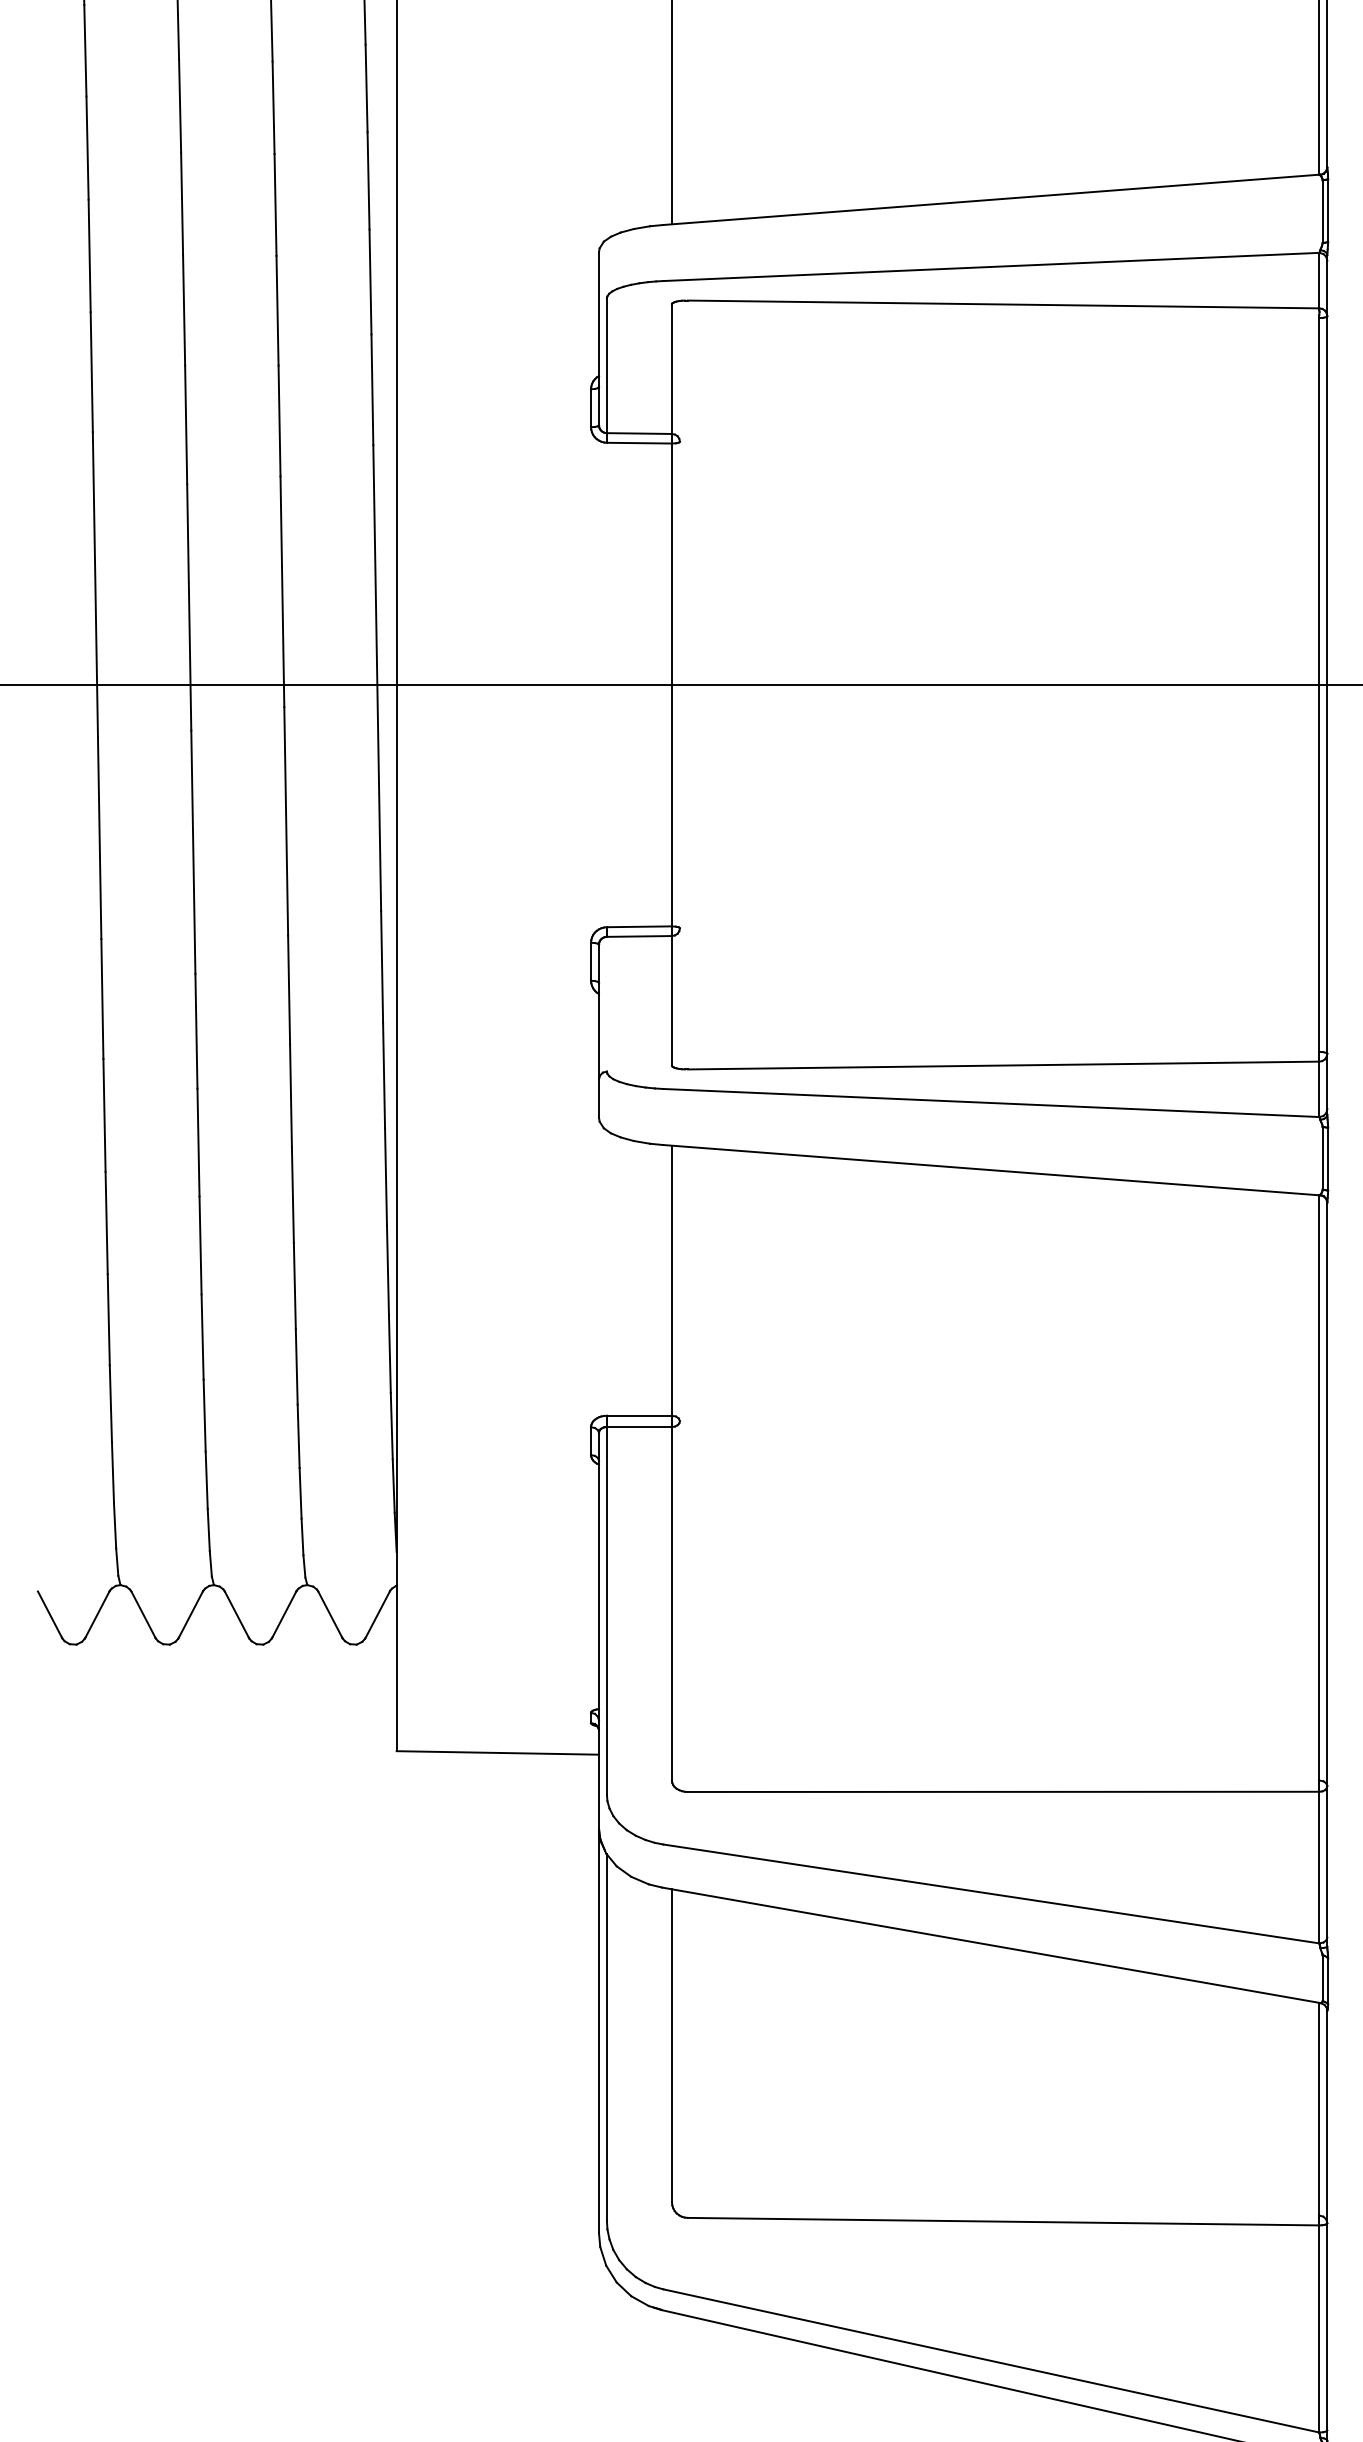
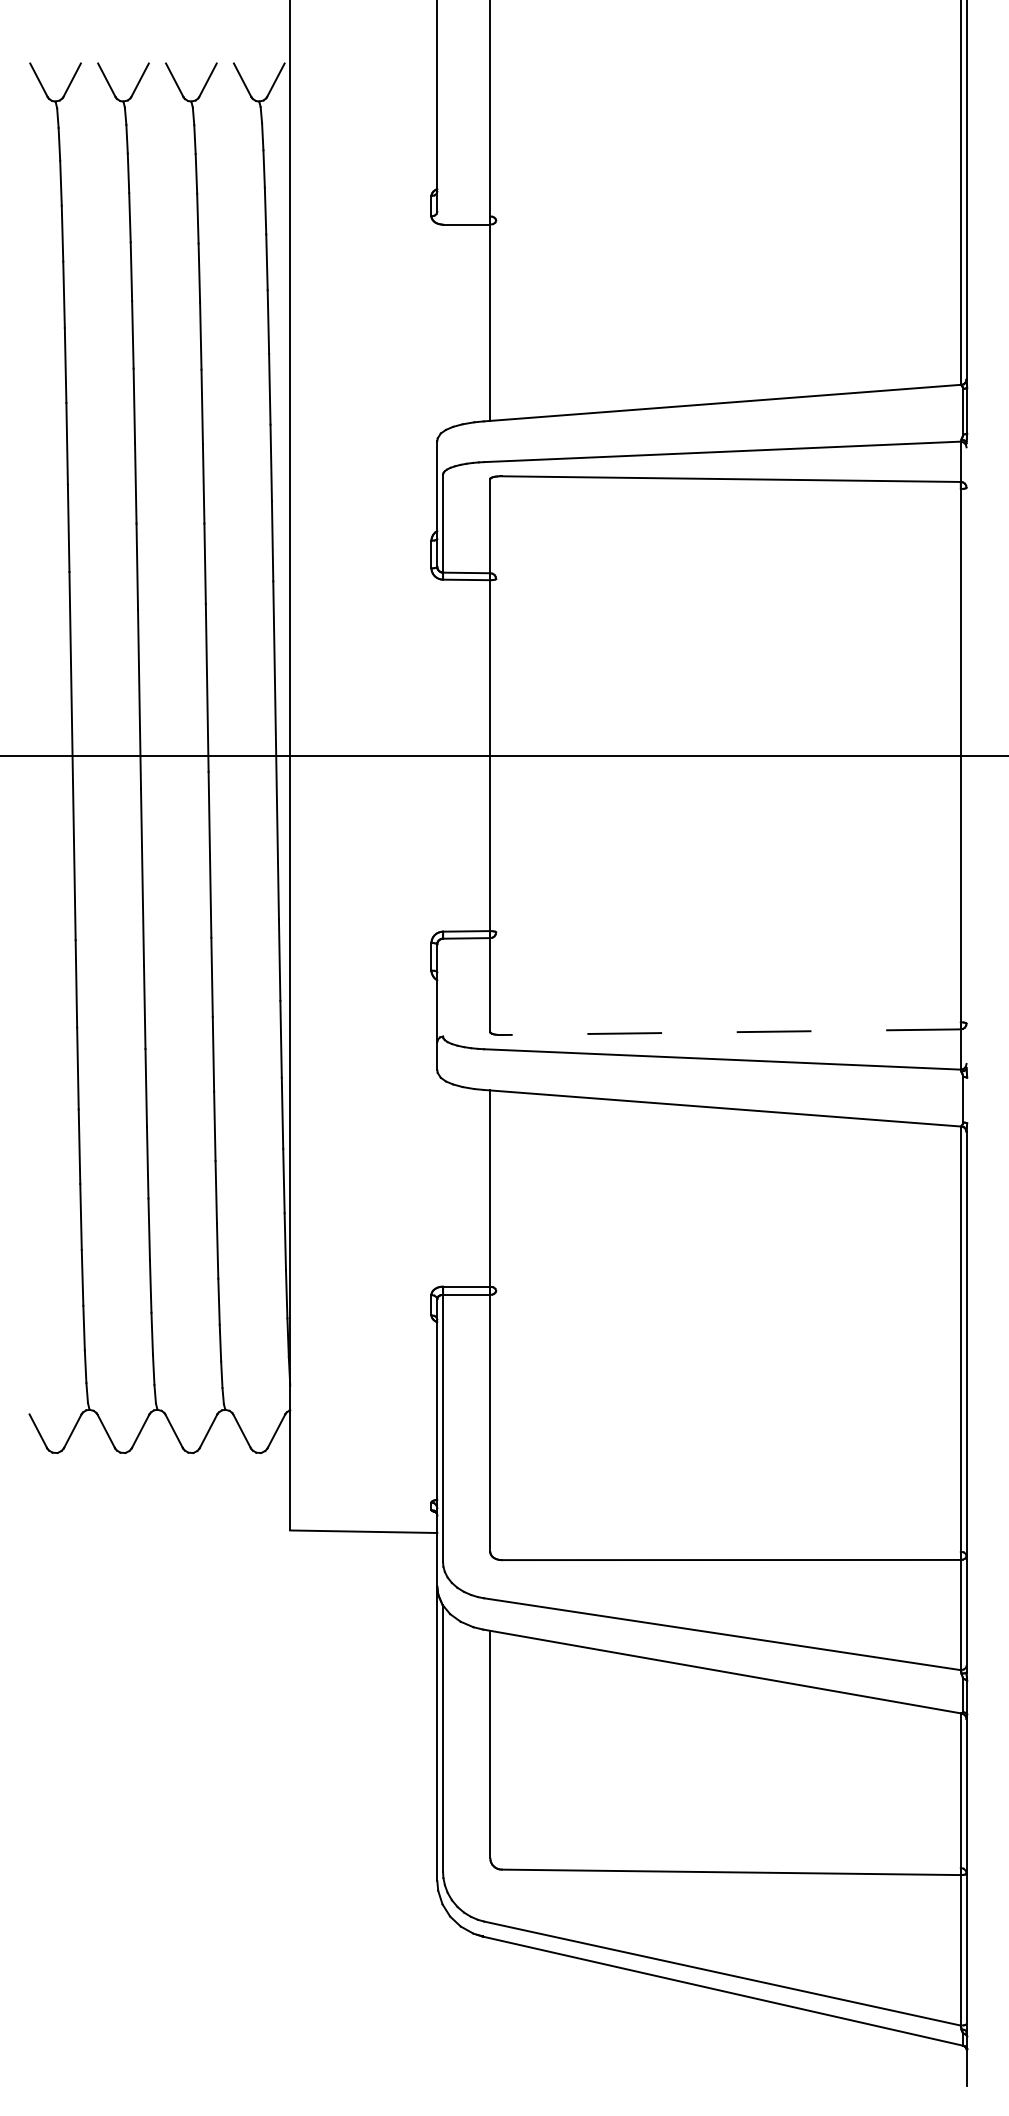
line: (1327, 684) -> (966, 755), removed
line: (1002, 1065) -> (730, 1032), solid -> dashed
line: (1328, 1159) -> (967, 1100), removed

